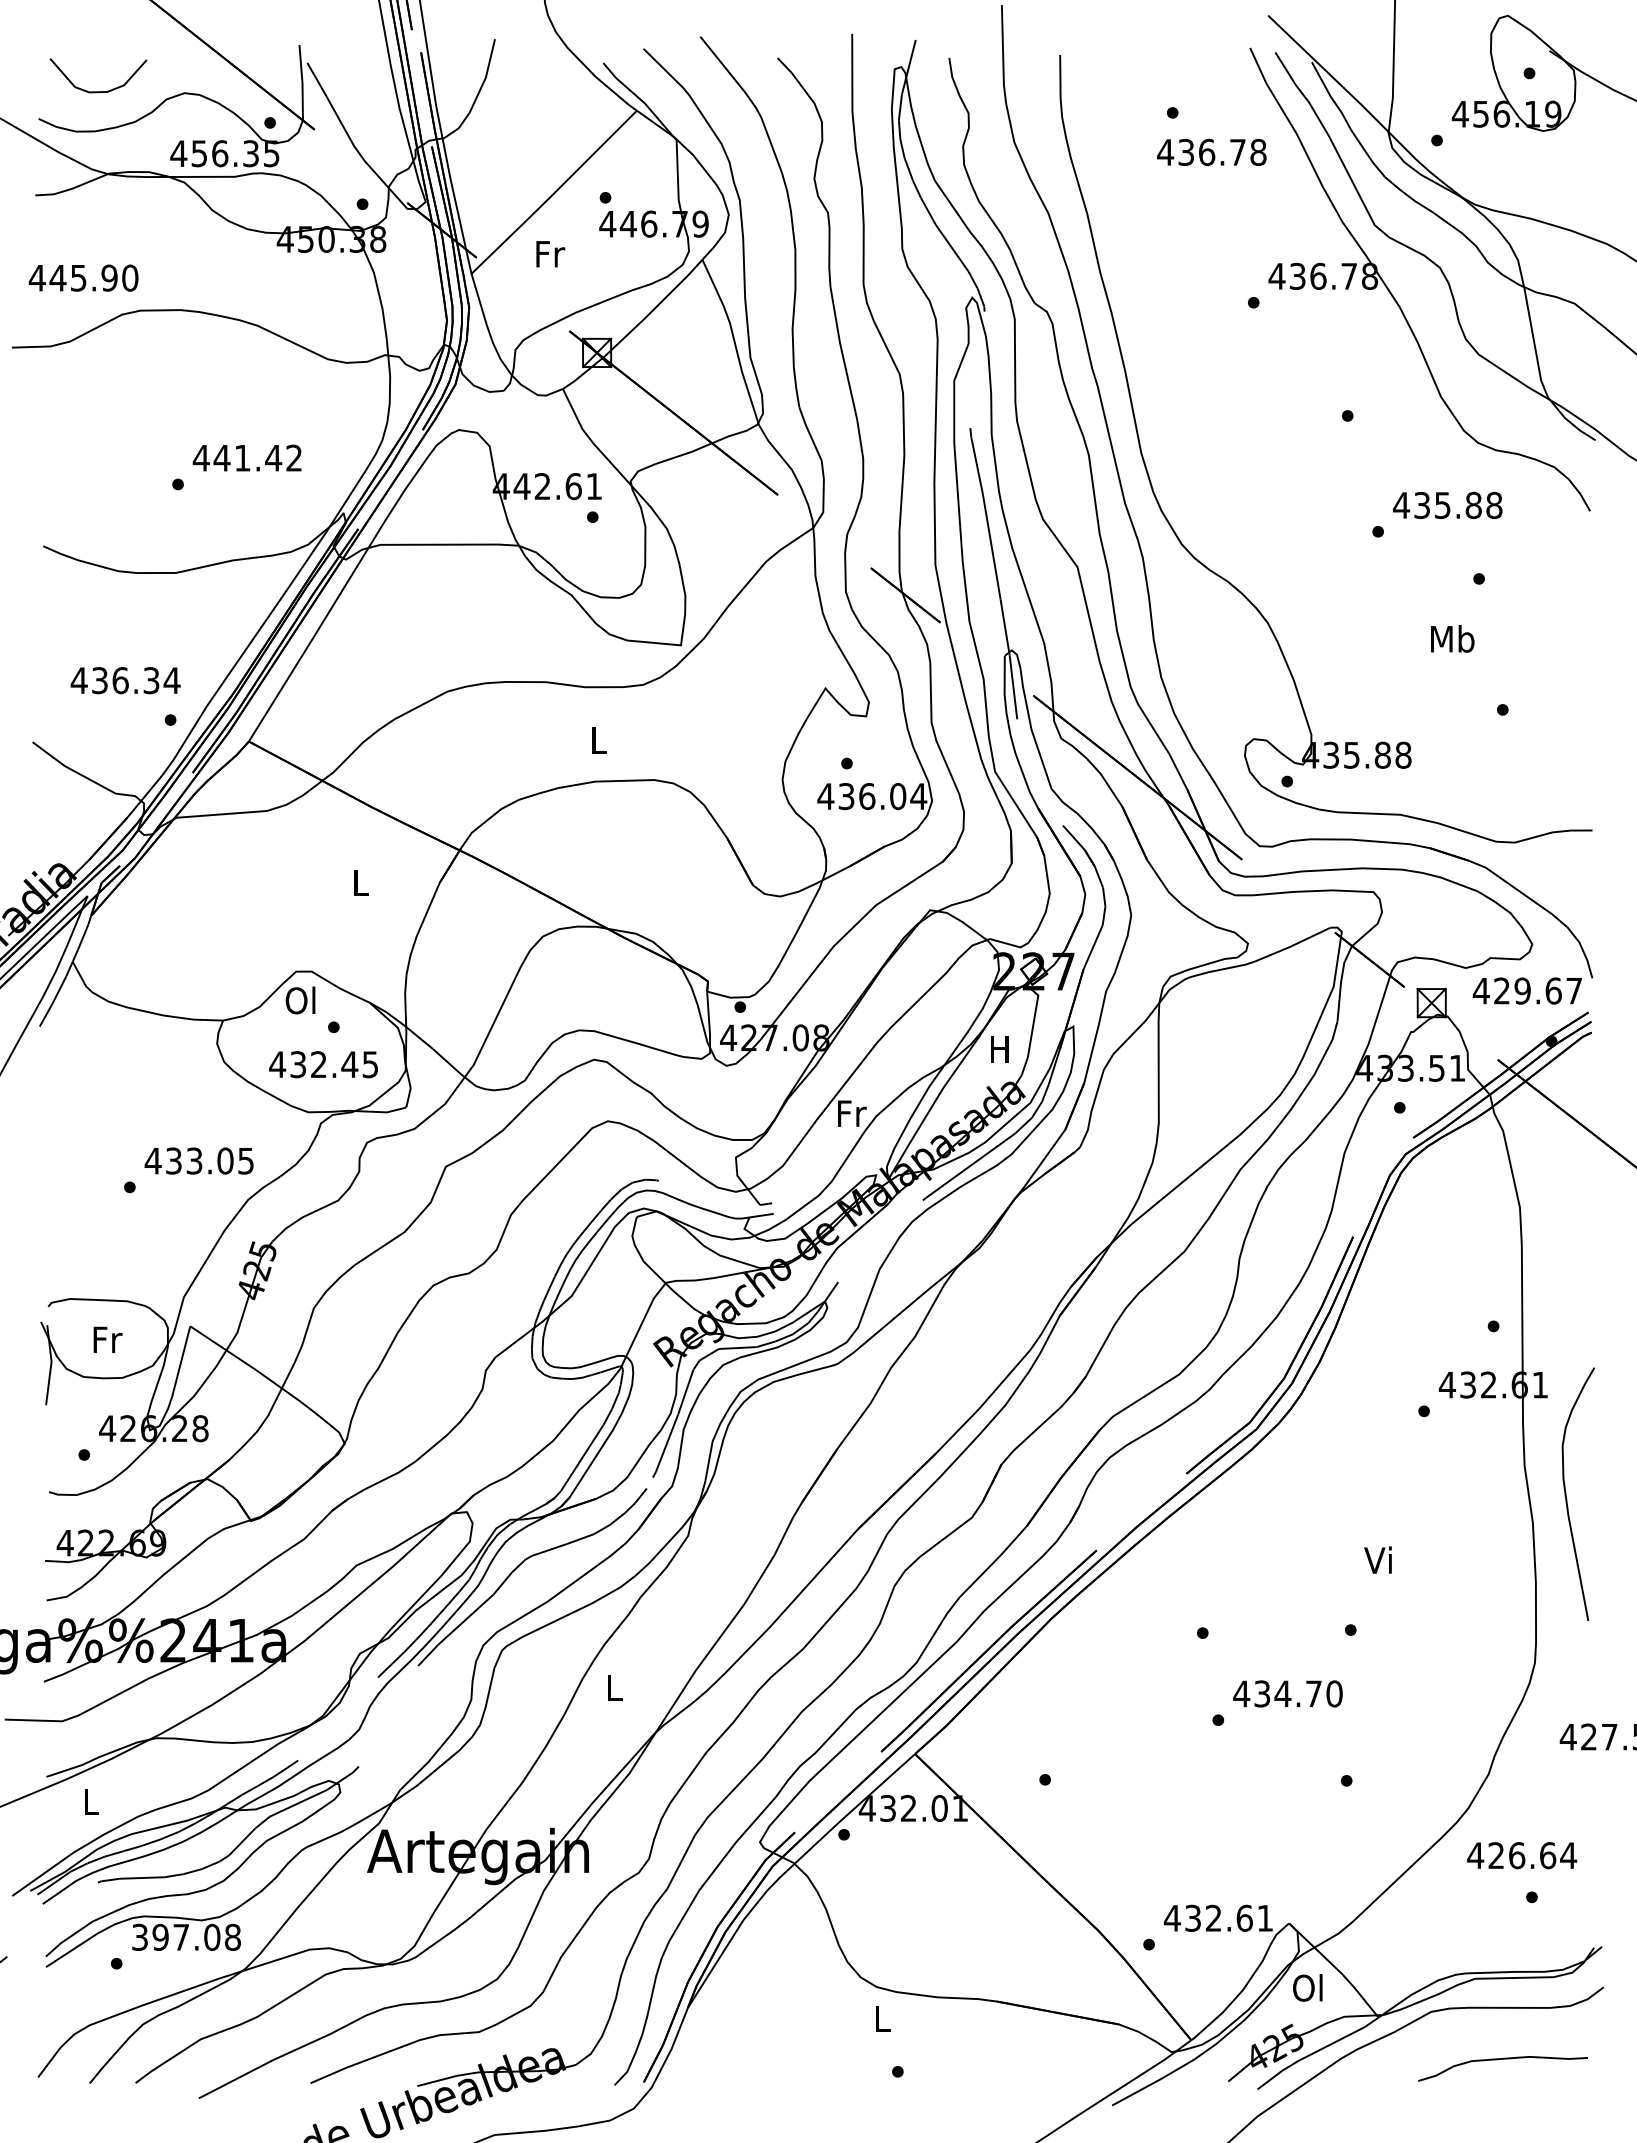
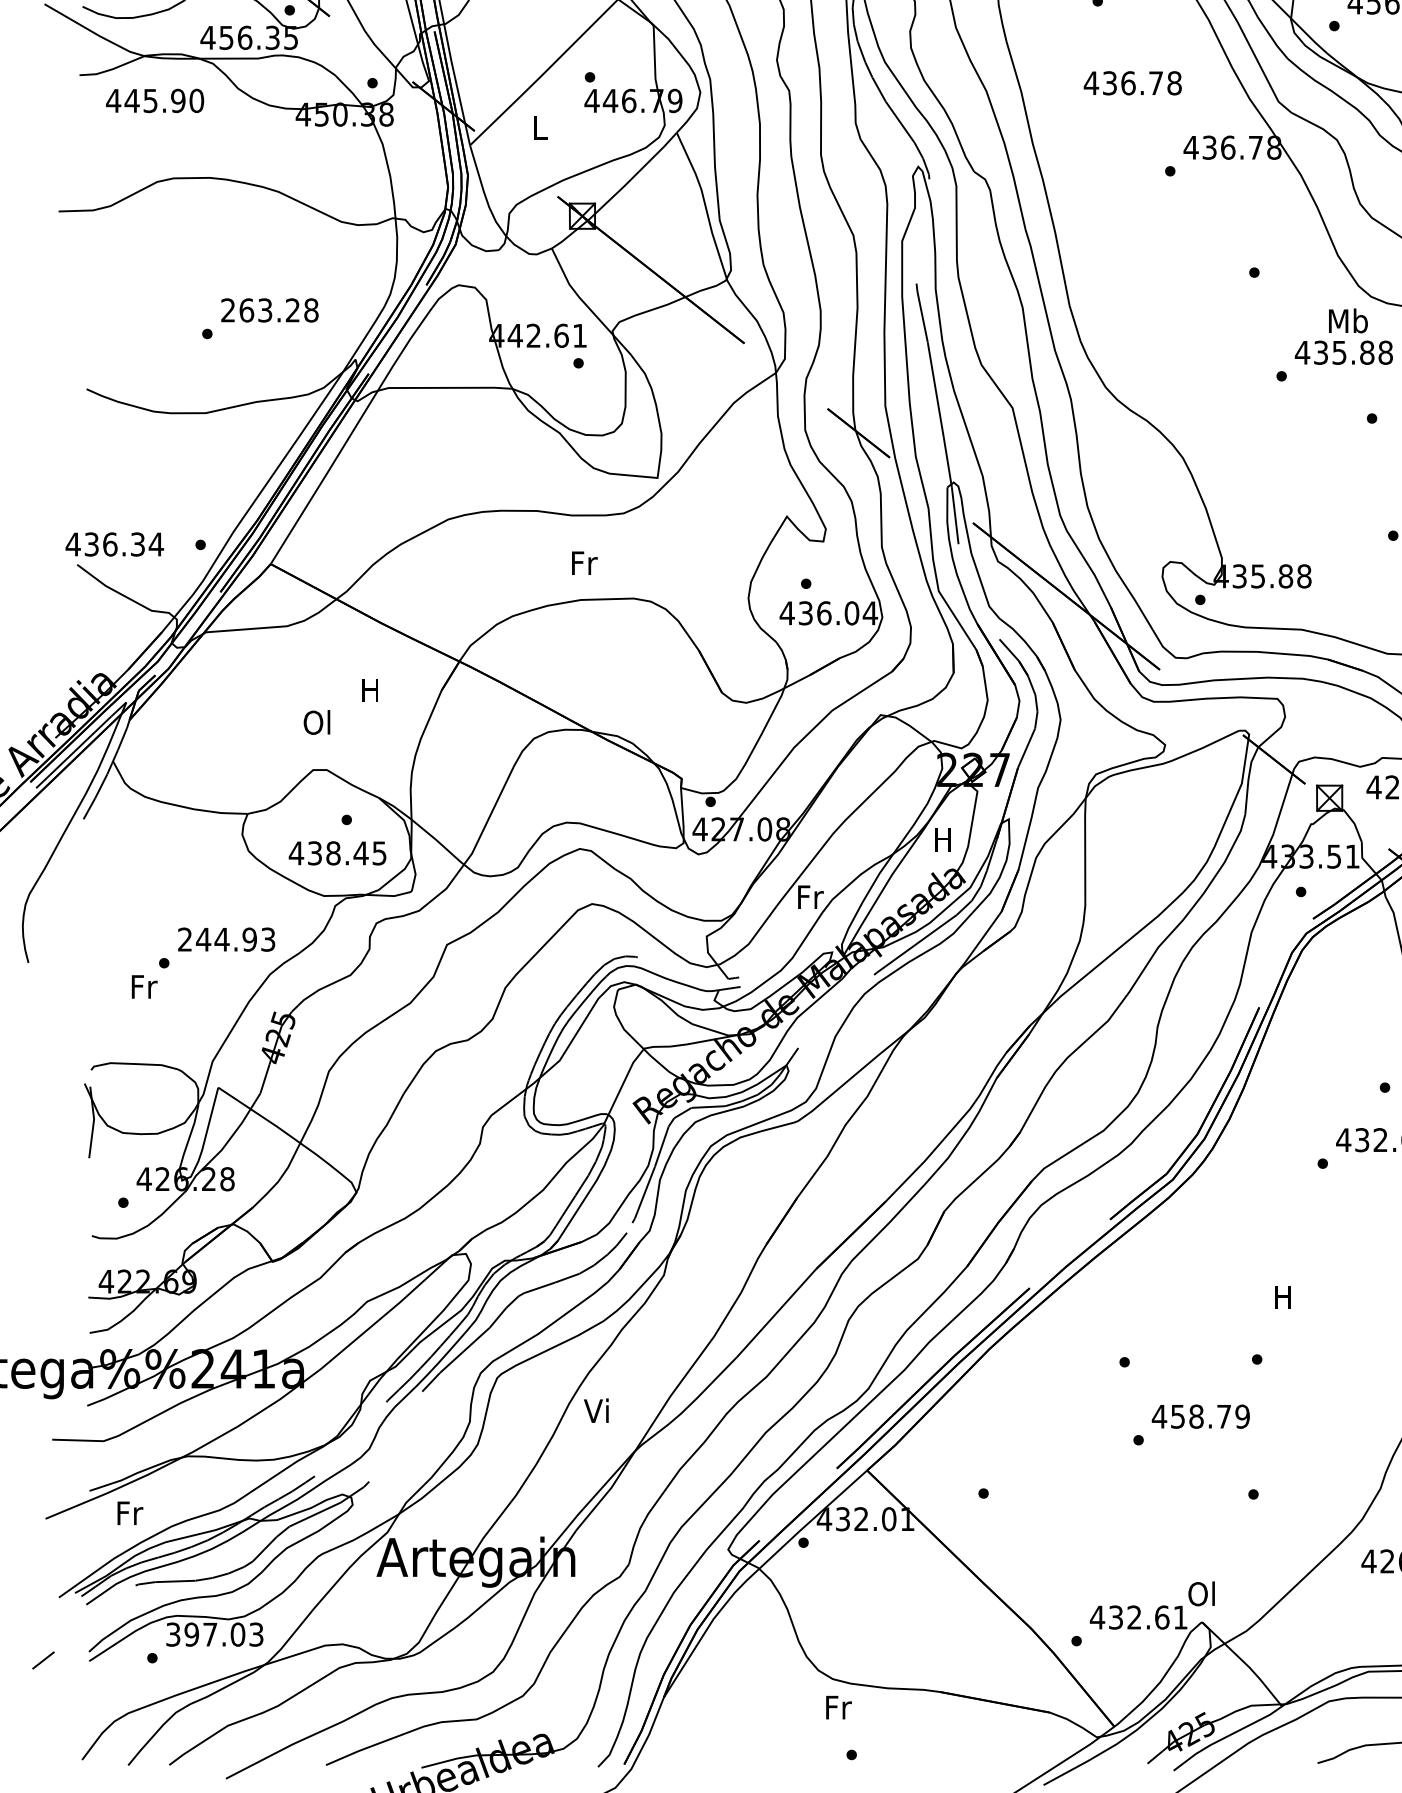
text: (1211, 151) -> (1132, 82), moved
text: (550, 254) -> (540, 128), Fr -> L
text: (83, 277) -> (154, 100), moved
text: (247, 457) -> (269, 309), 441.42 -> 263.28
text: (1452, 638) -> (1348, 320), moved
text: (125, 680) -> (114, 544), moved
text: (599, 740) -> (584, 563), L -> Fr
text: (359, 882) -> (369, 690), L -> H
text: (300, 1000) -> (316, 722), moved
text: (319, 1064) -> (333, 853), 432.45 -> 438.45
text: (198, 1160) -> (225, 939), 433.05 -> 244.93
text: (107, 1339) -> (144, 986), moved
text: (1377, 1559) -> (1281, 1296), Vi -> H
text: (612, 1686) -> (596, 1410), L -> Vi
text: (1298, 1693) -> (1210, 1416), 434.70 -> 458.79
text: (91, 1801) -> (129, 1512), L -> Fr
text: (232, 1937) -> (256, 1634), 397.08 -> 397.03
text: (1307, 1987) -> (1201, 1593), moved
text: (883, 2018) -> (838, 1707), L -> Fr

